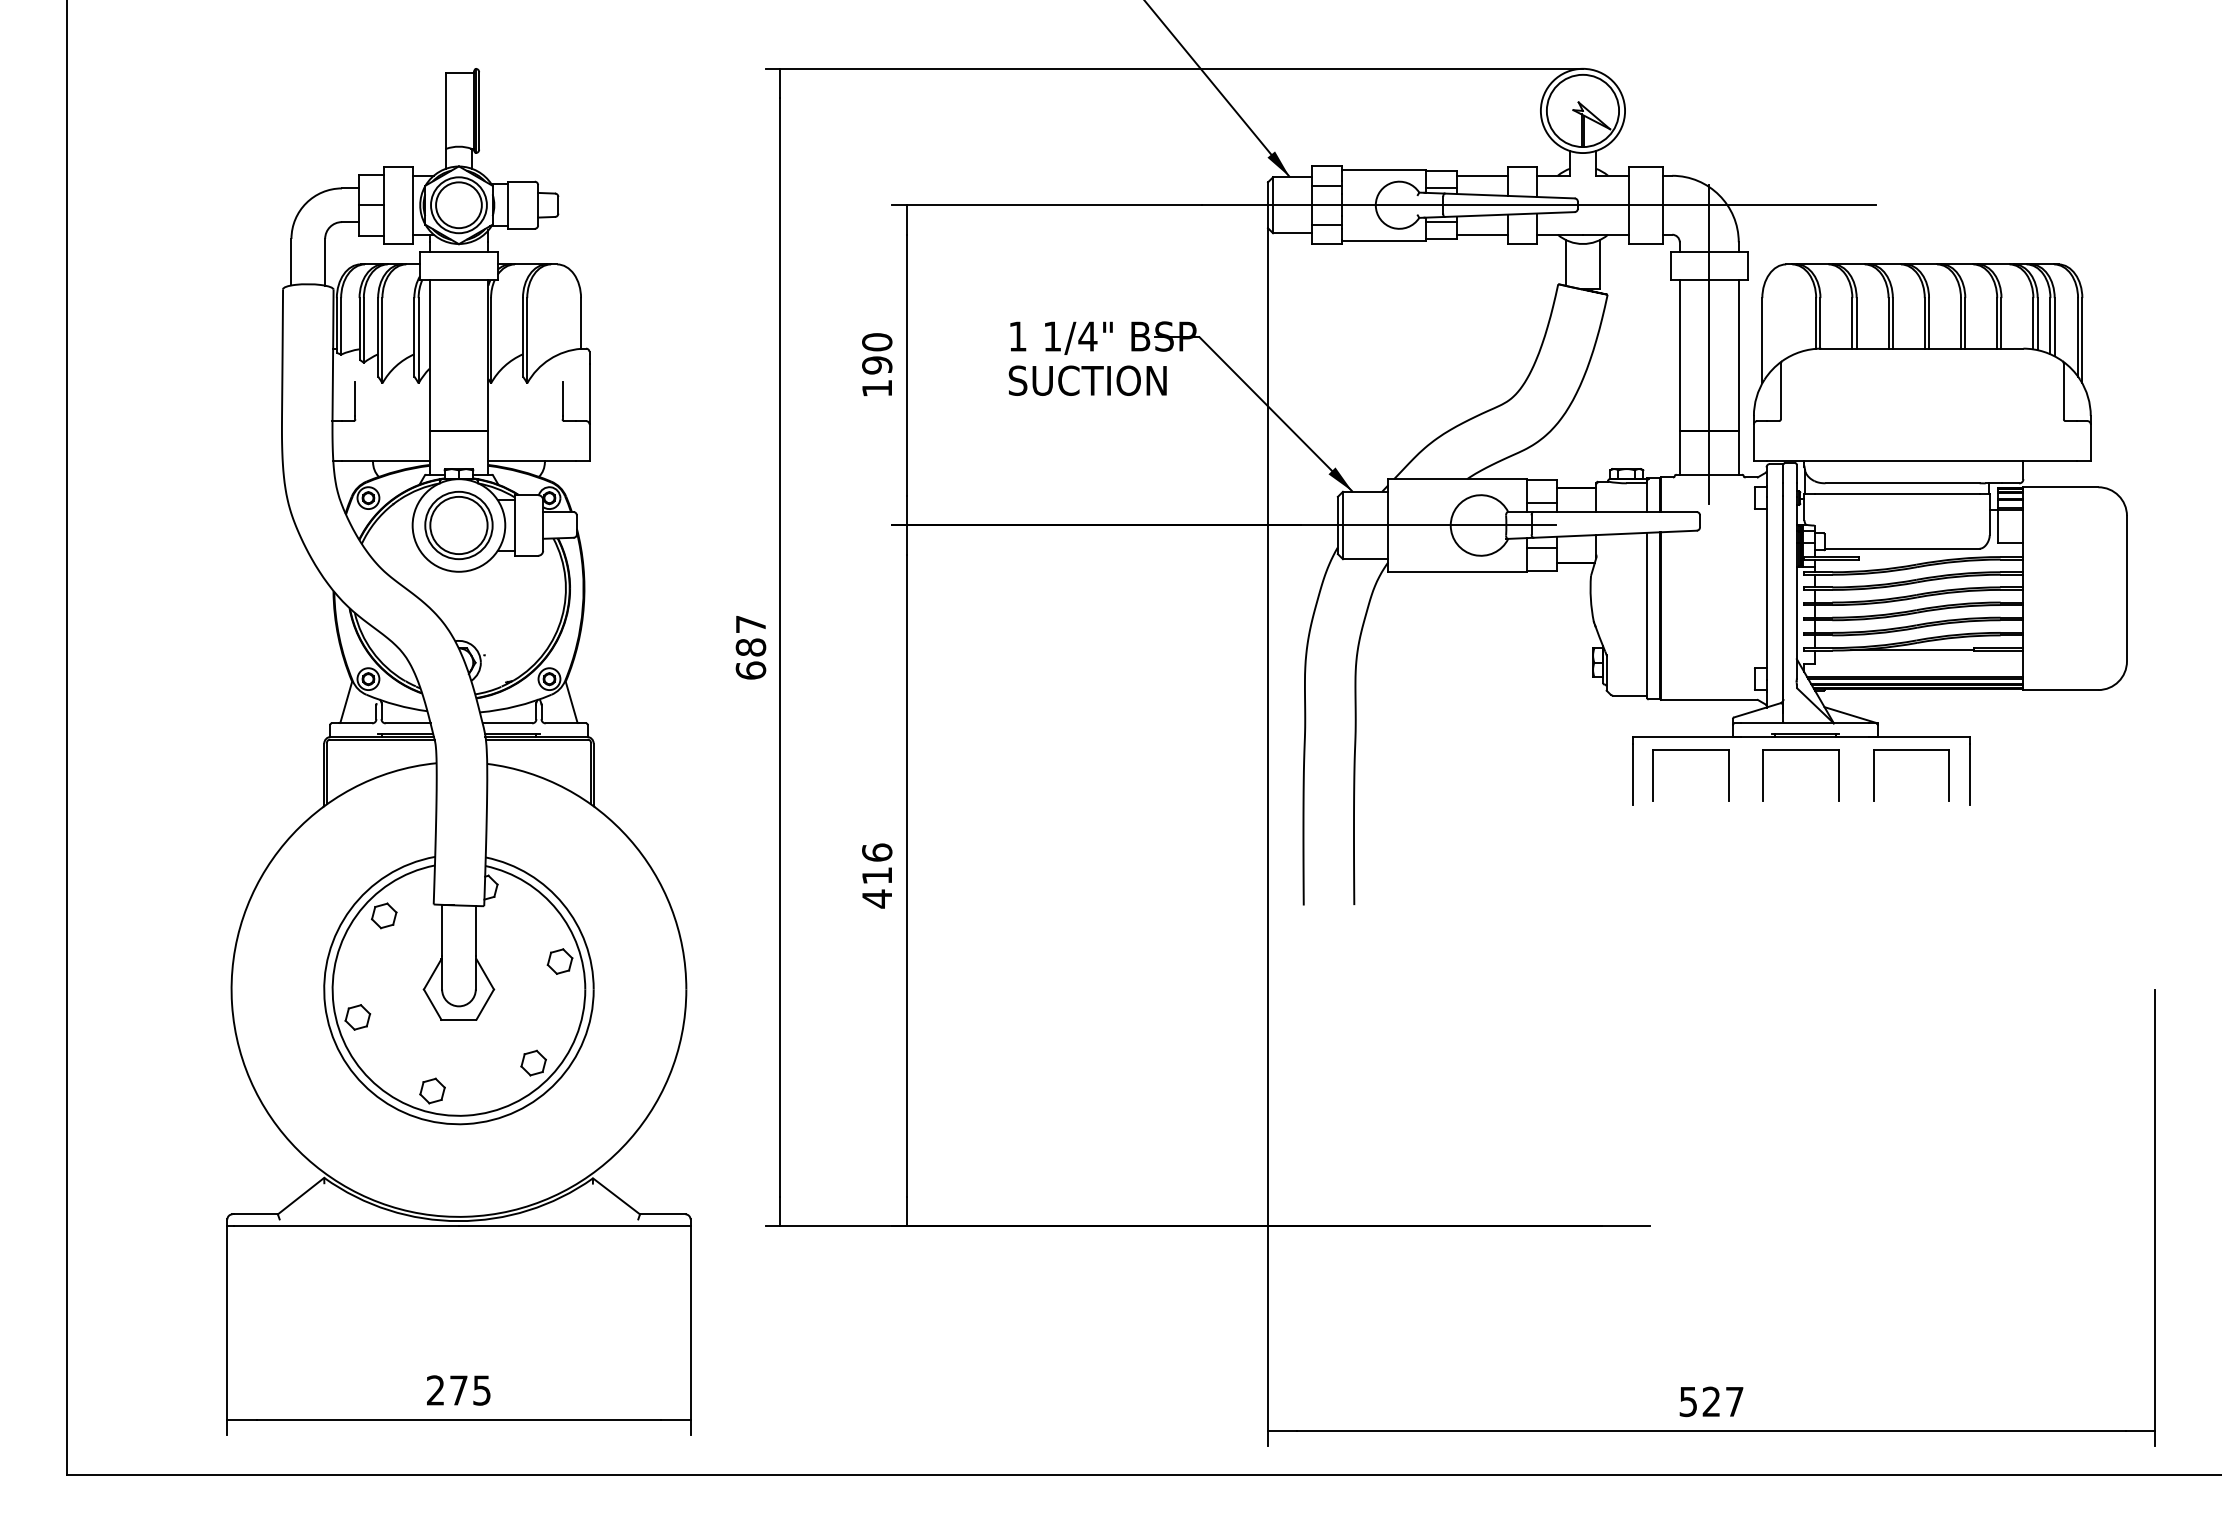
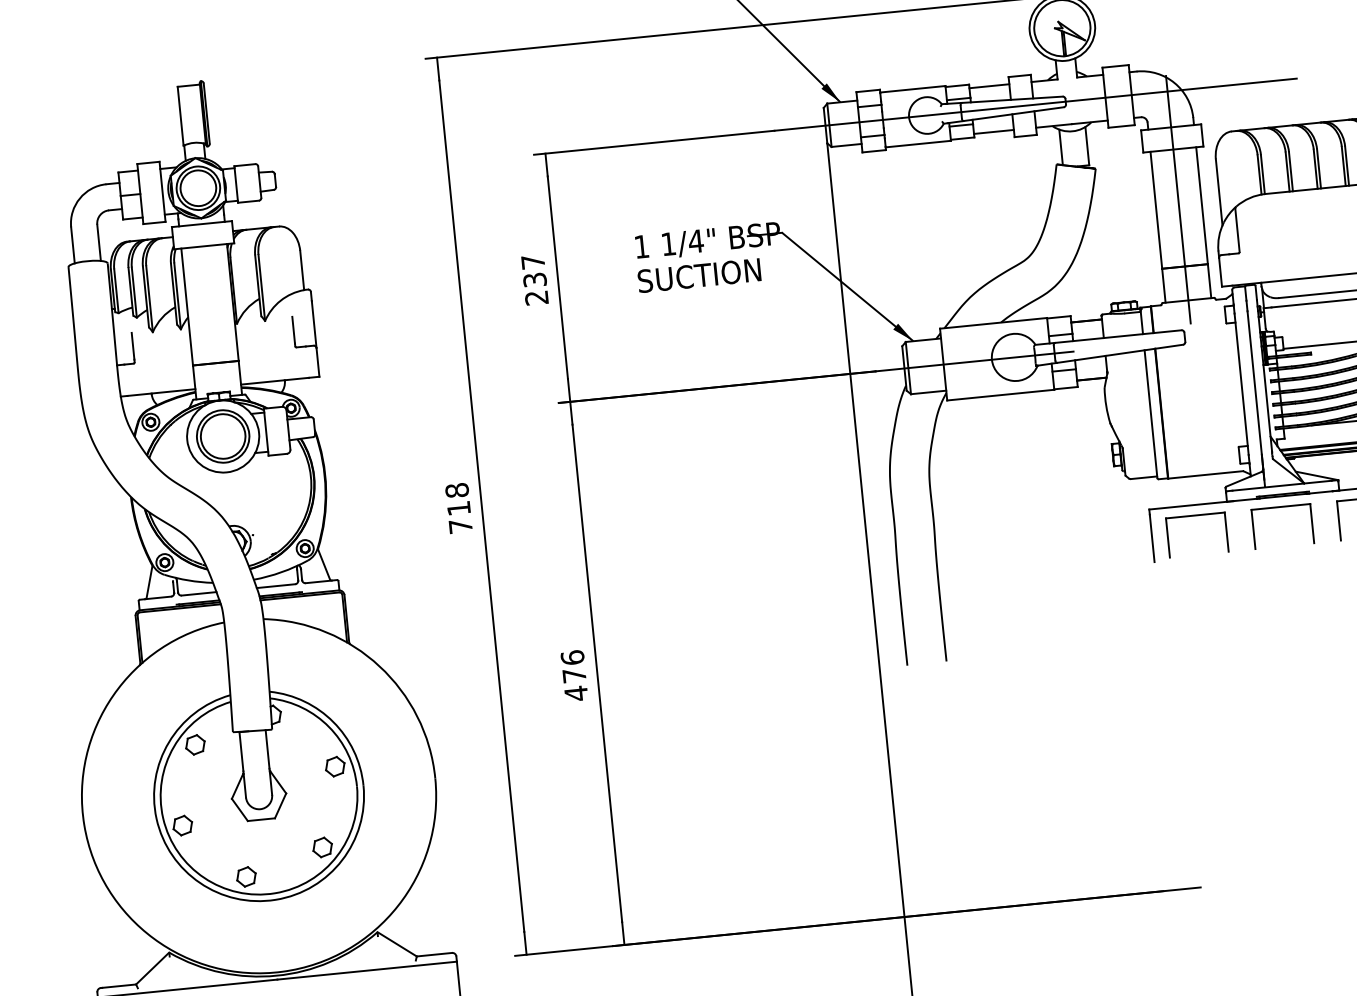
text: (877, 365) -> (535, 280), 190 -> 237
text: (750, 647) -> (458, 508), 687 -> 718
text: (876, 875) -> (573, 675), 416 -> 476

